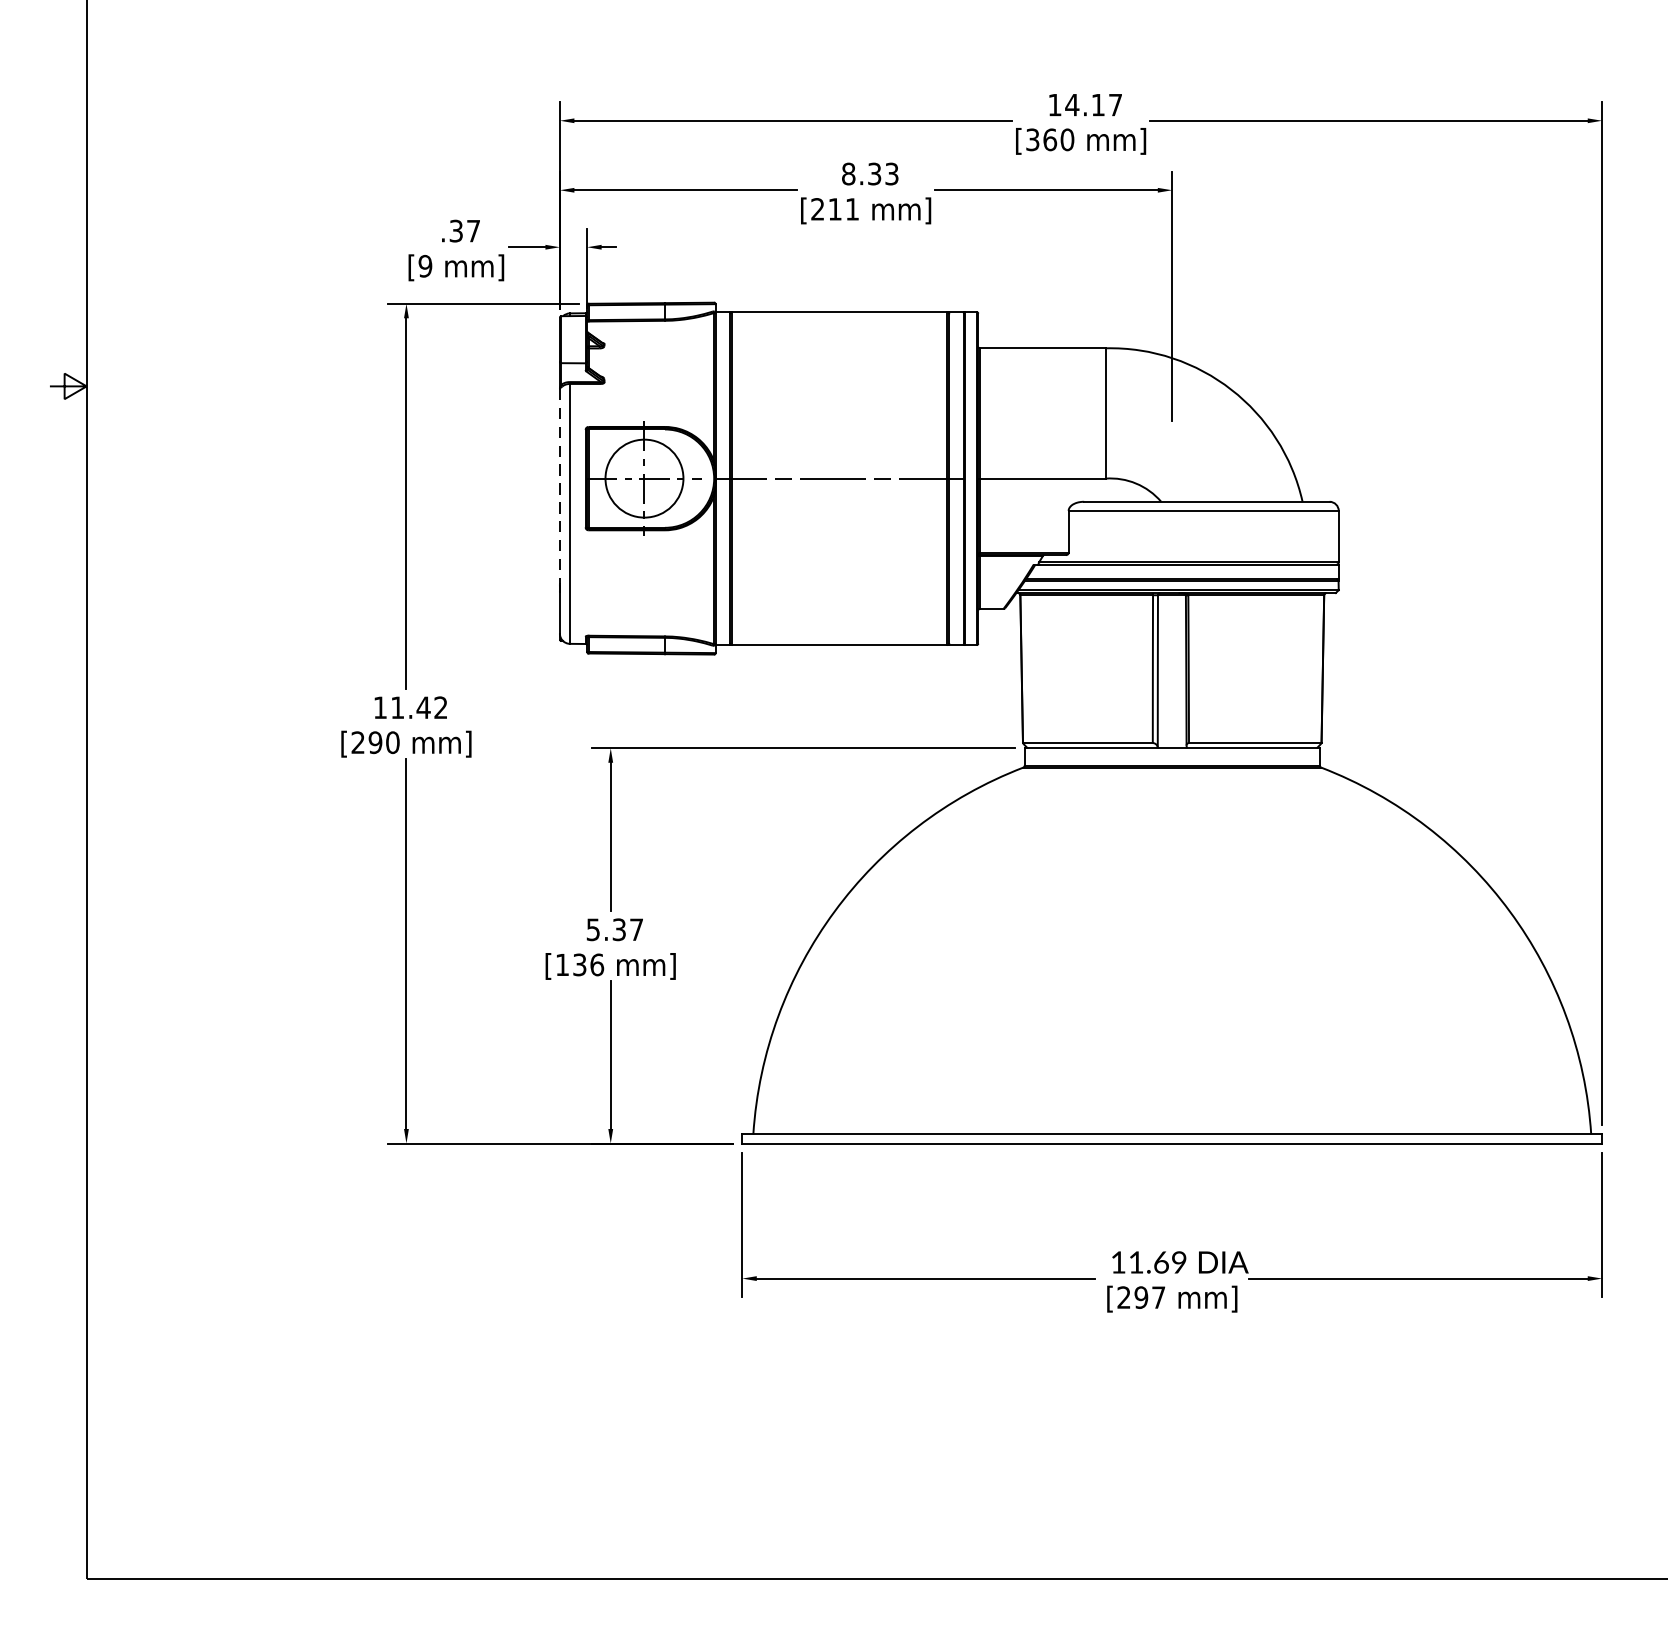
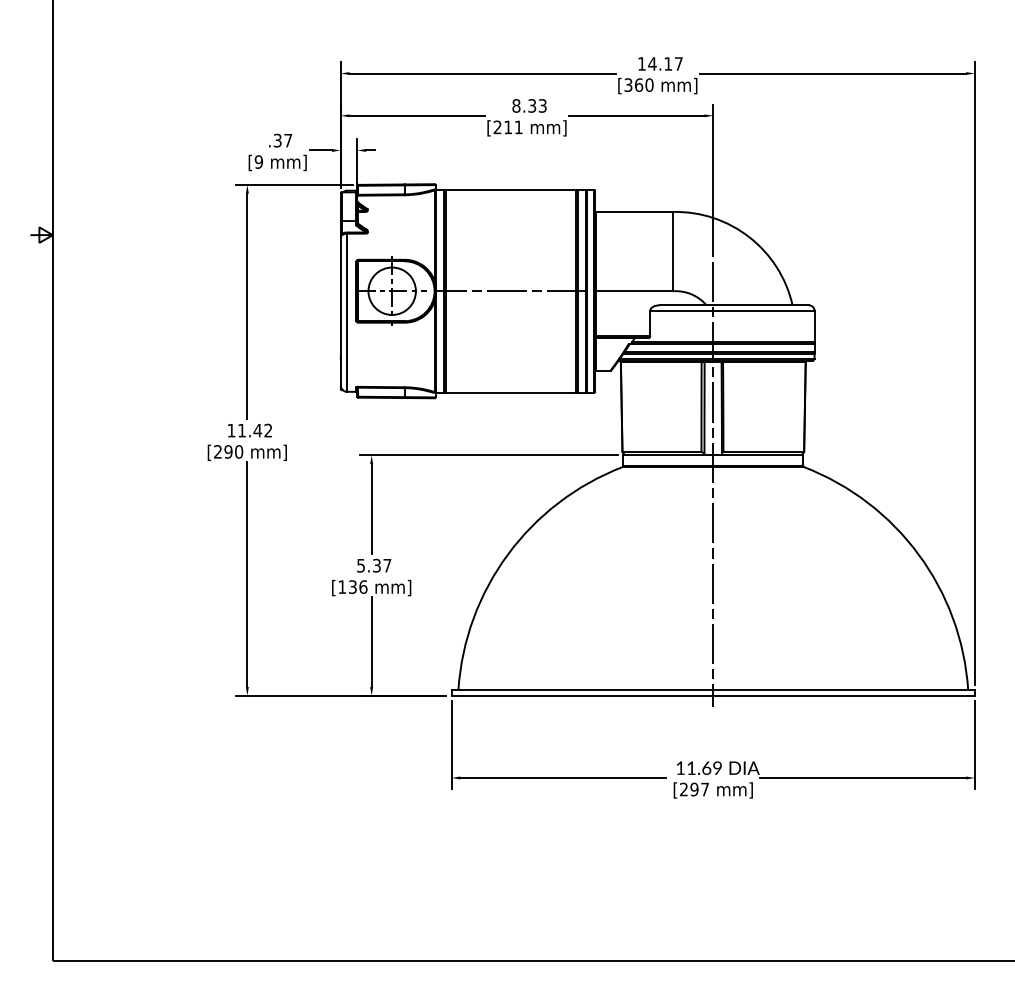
line: (559, 487) -> (340, 296), dashed -> solid
line: (1172, 794) -> (713, 483), added

